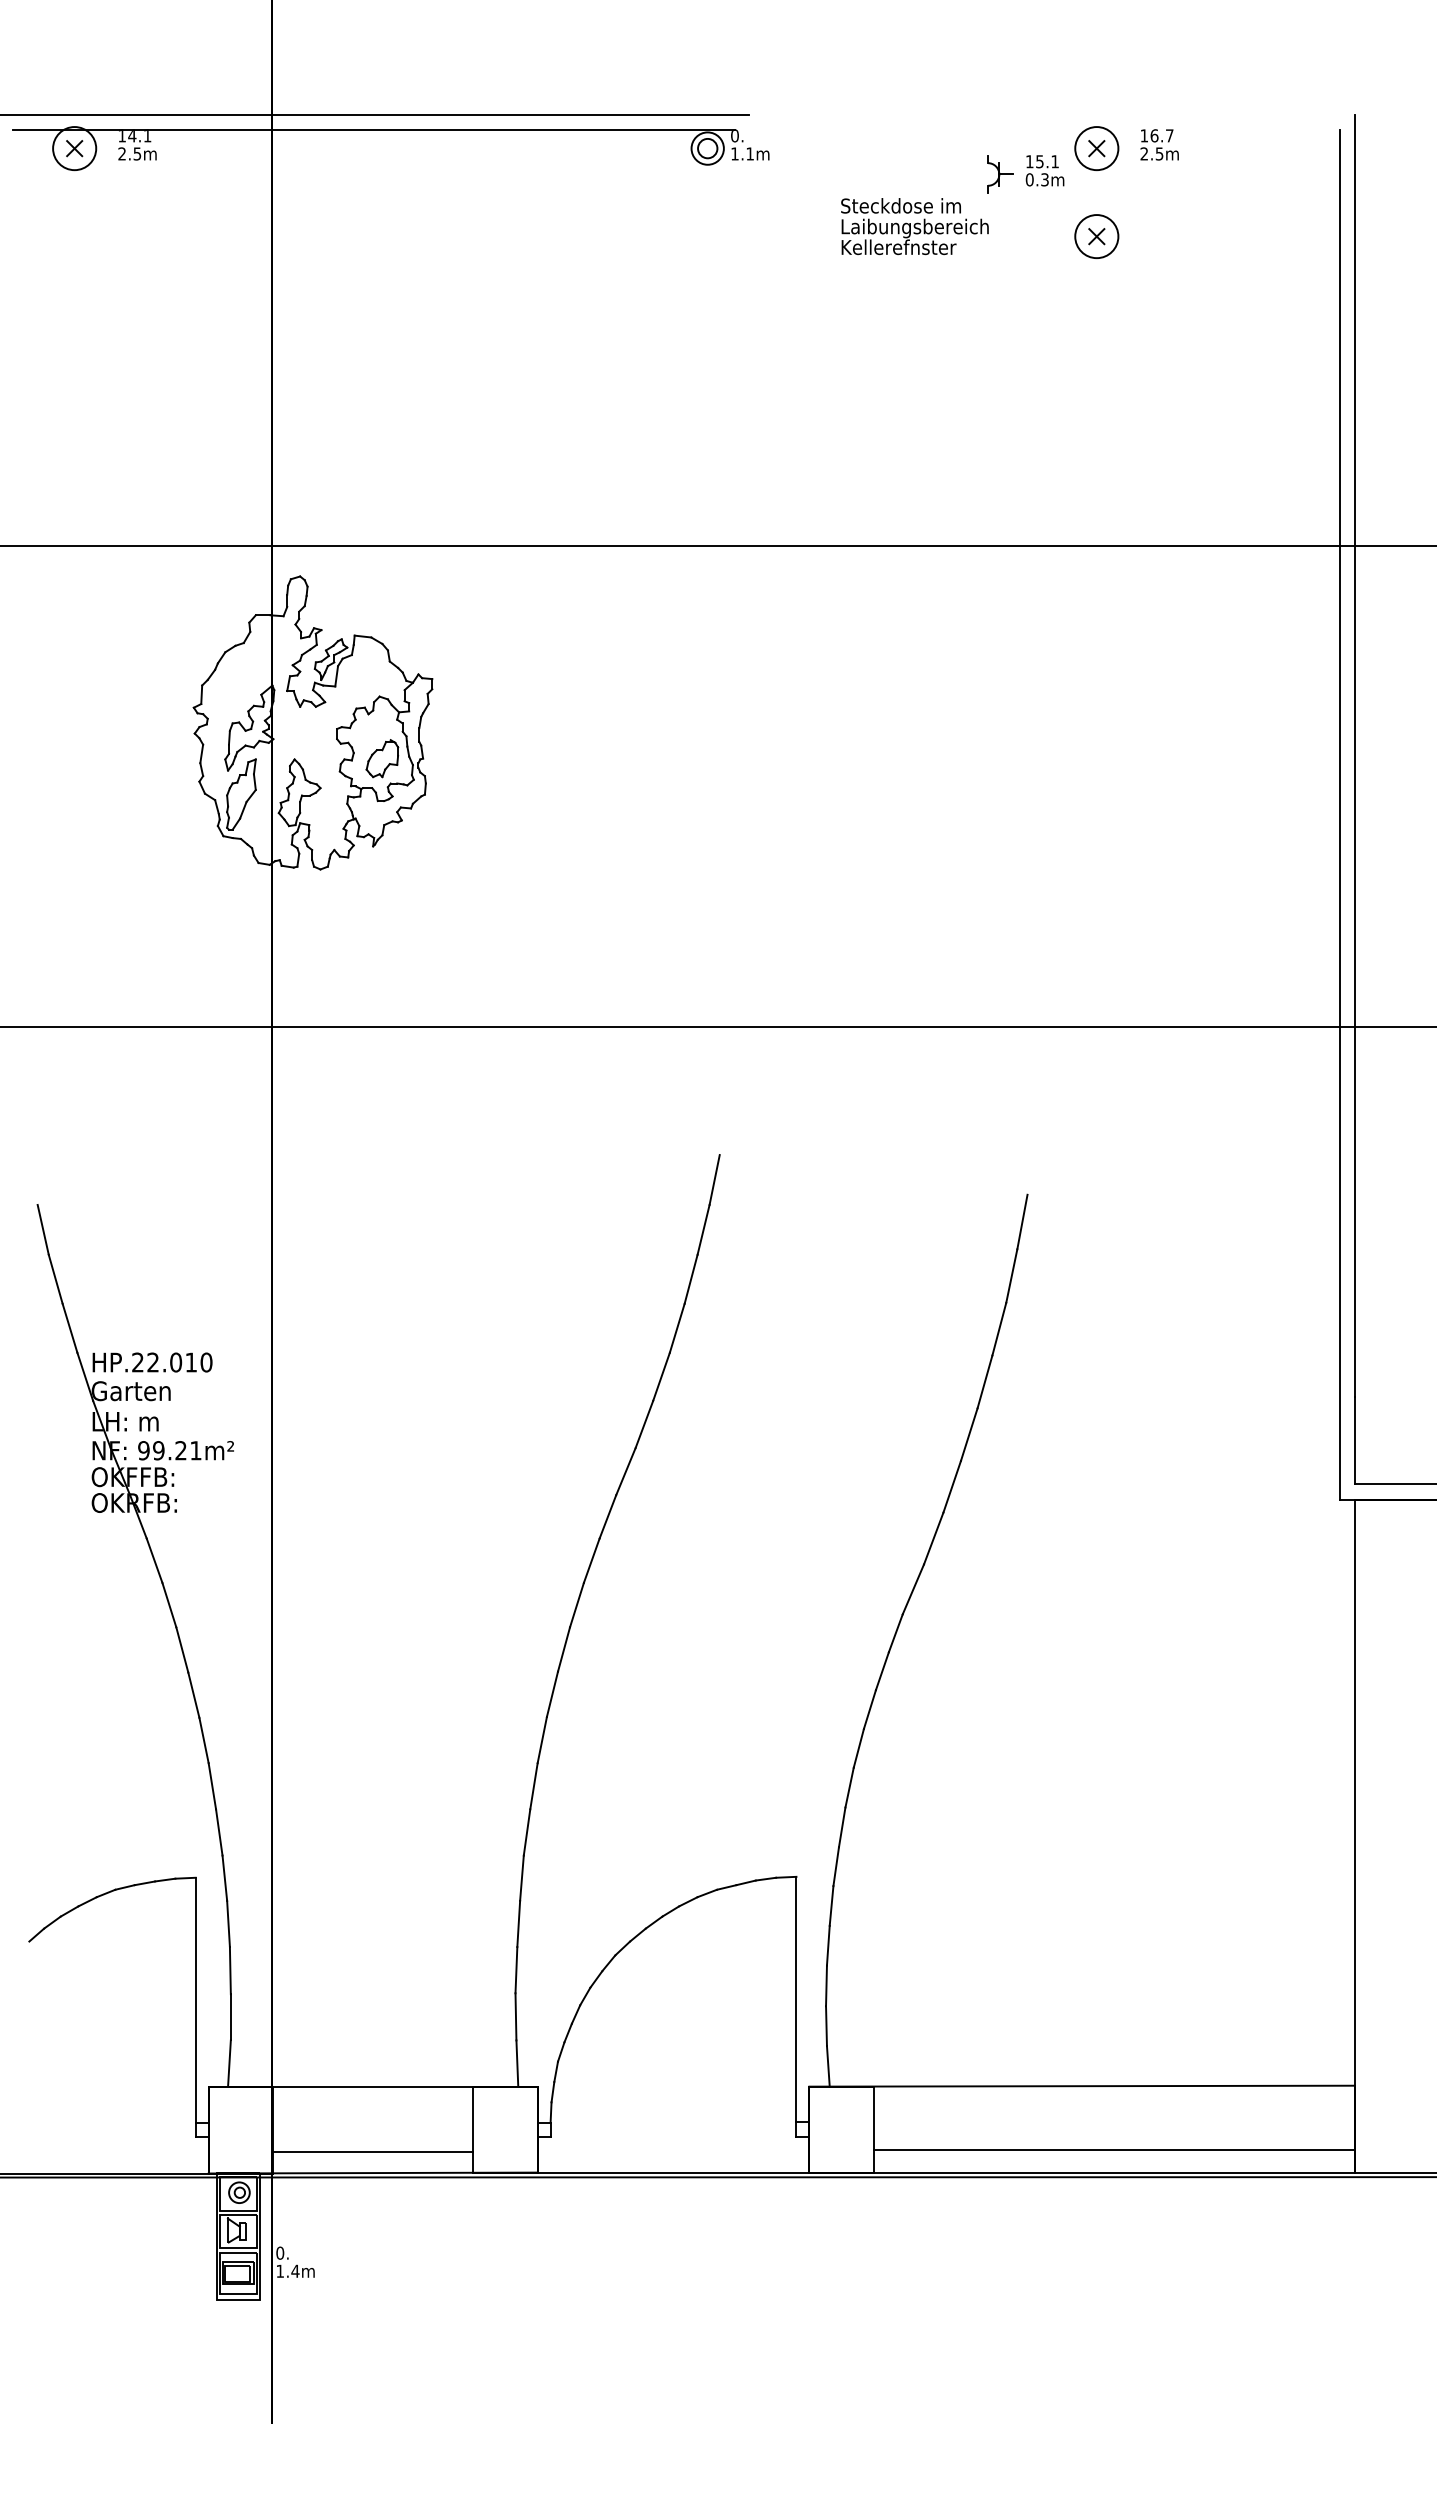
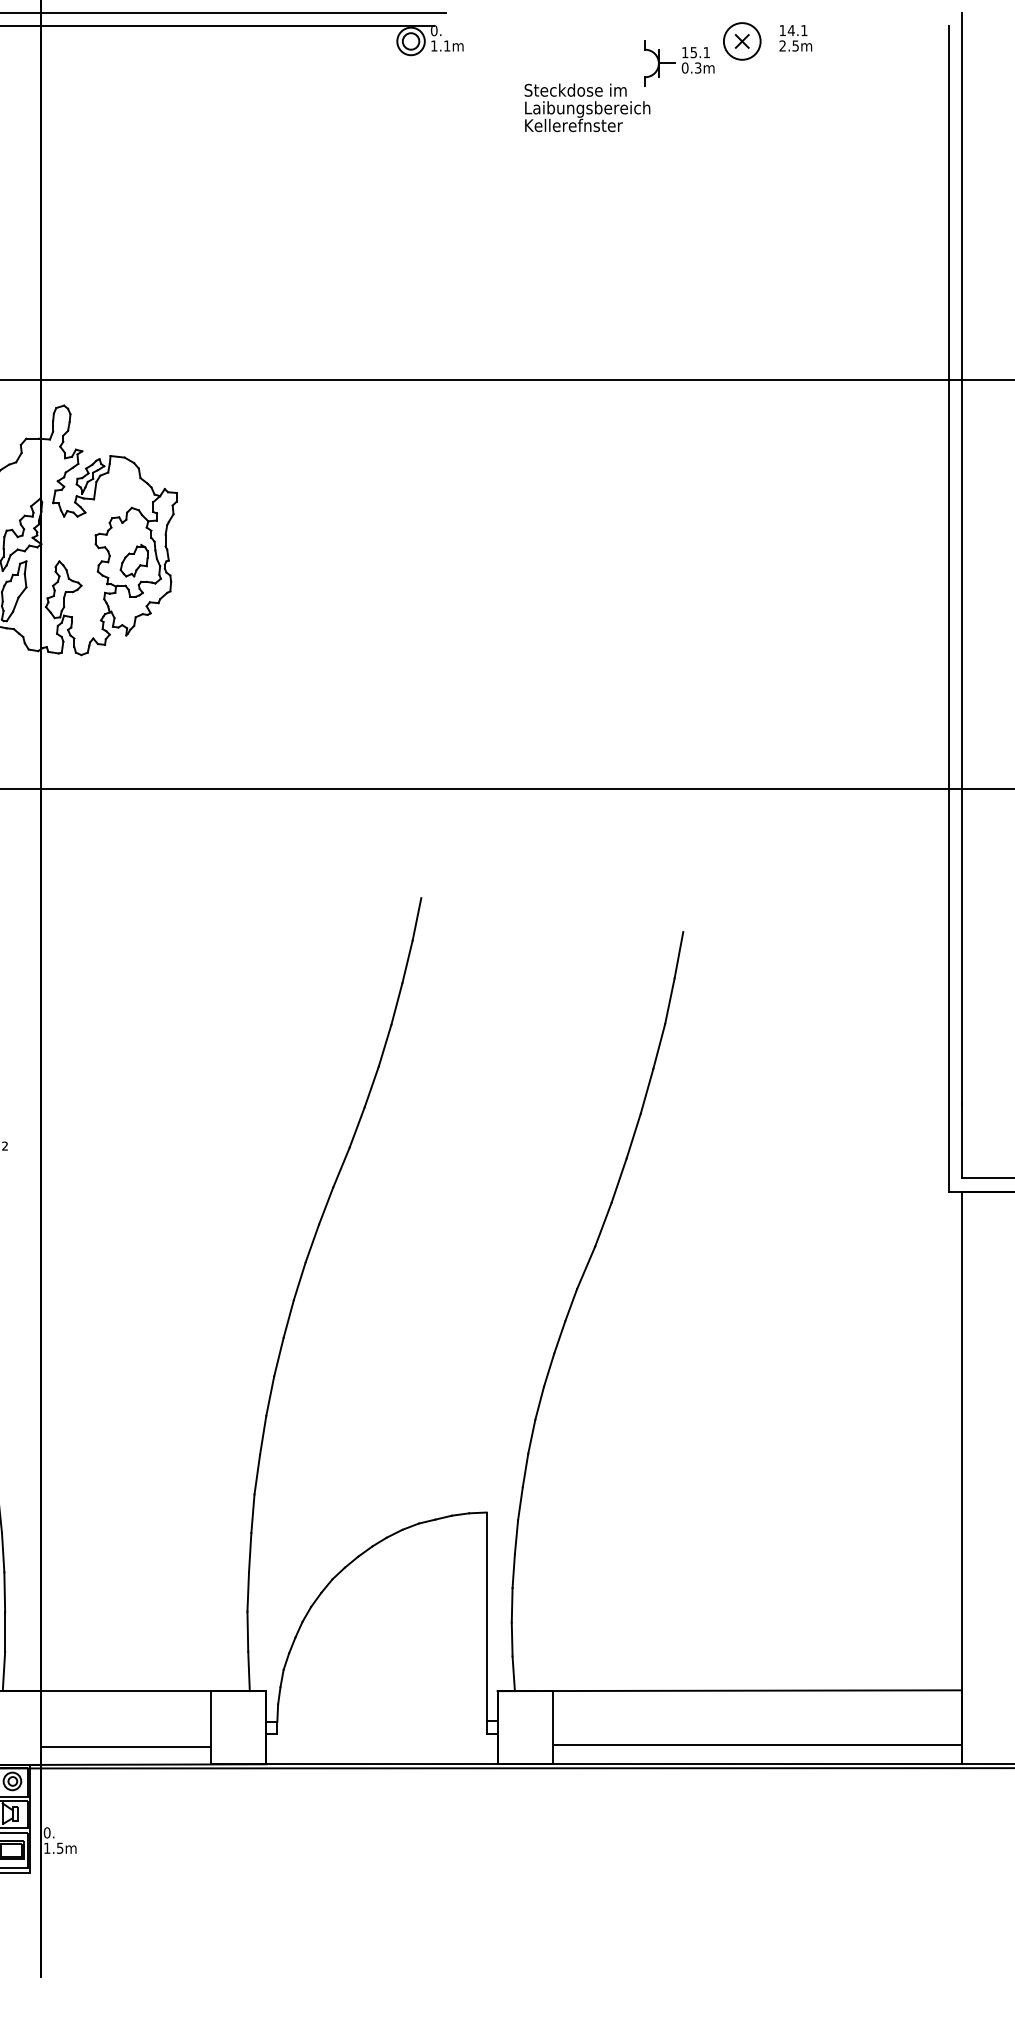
text: (1161, 135) -> (797, 30), 16.7 -> 14.1
part: (1000, 174) -> (660, 63), size x1.43
part: (1096, 236) -> (741, 116), removed
text: (295, 2270) -> (60, 1847), 1.4m -> 1.5m

